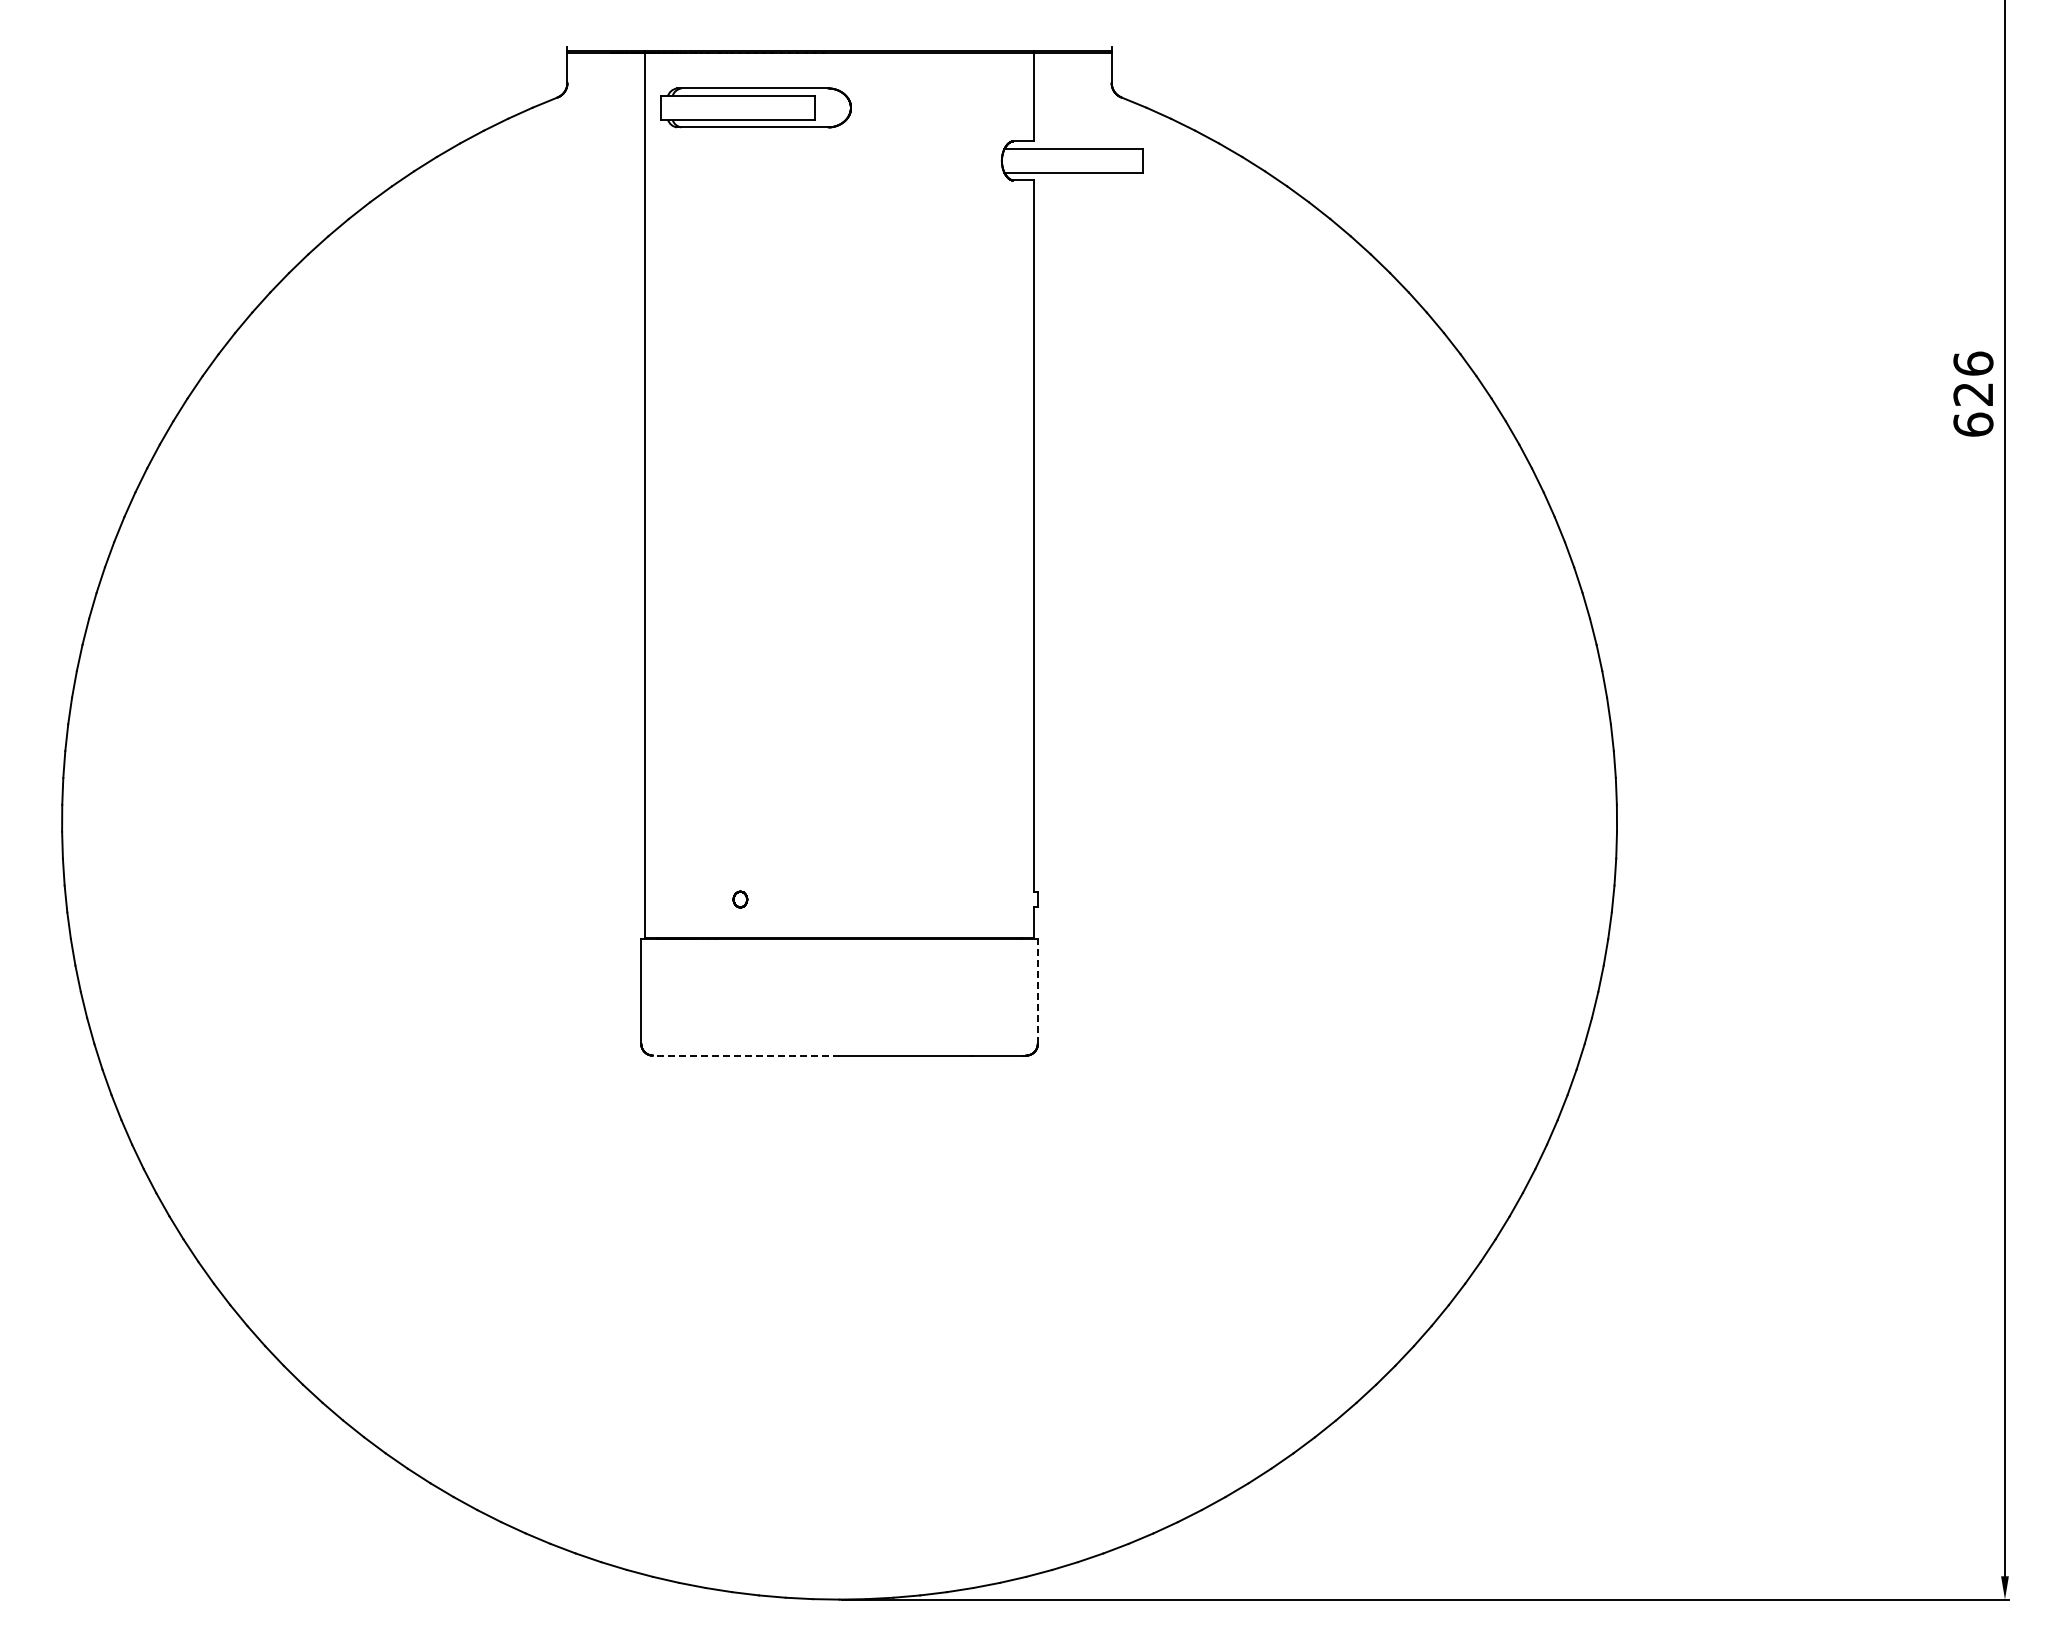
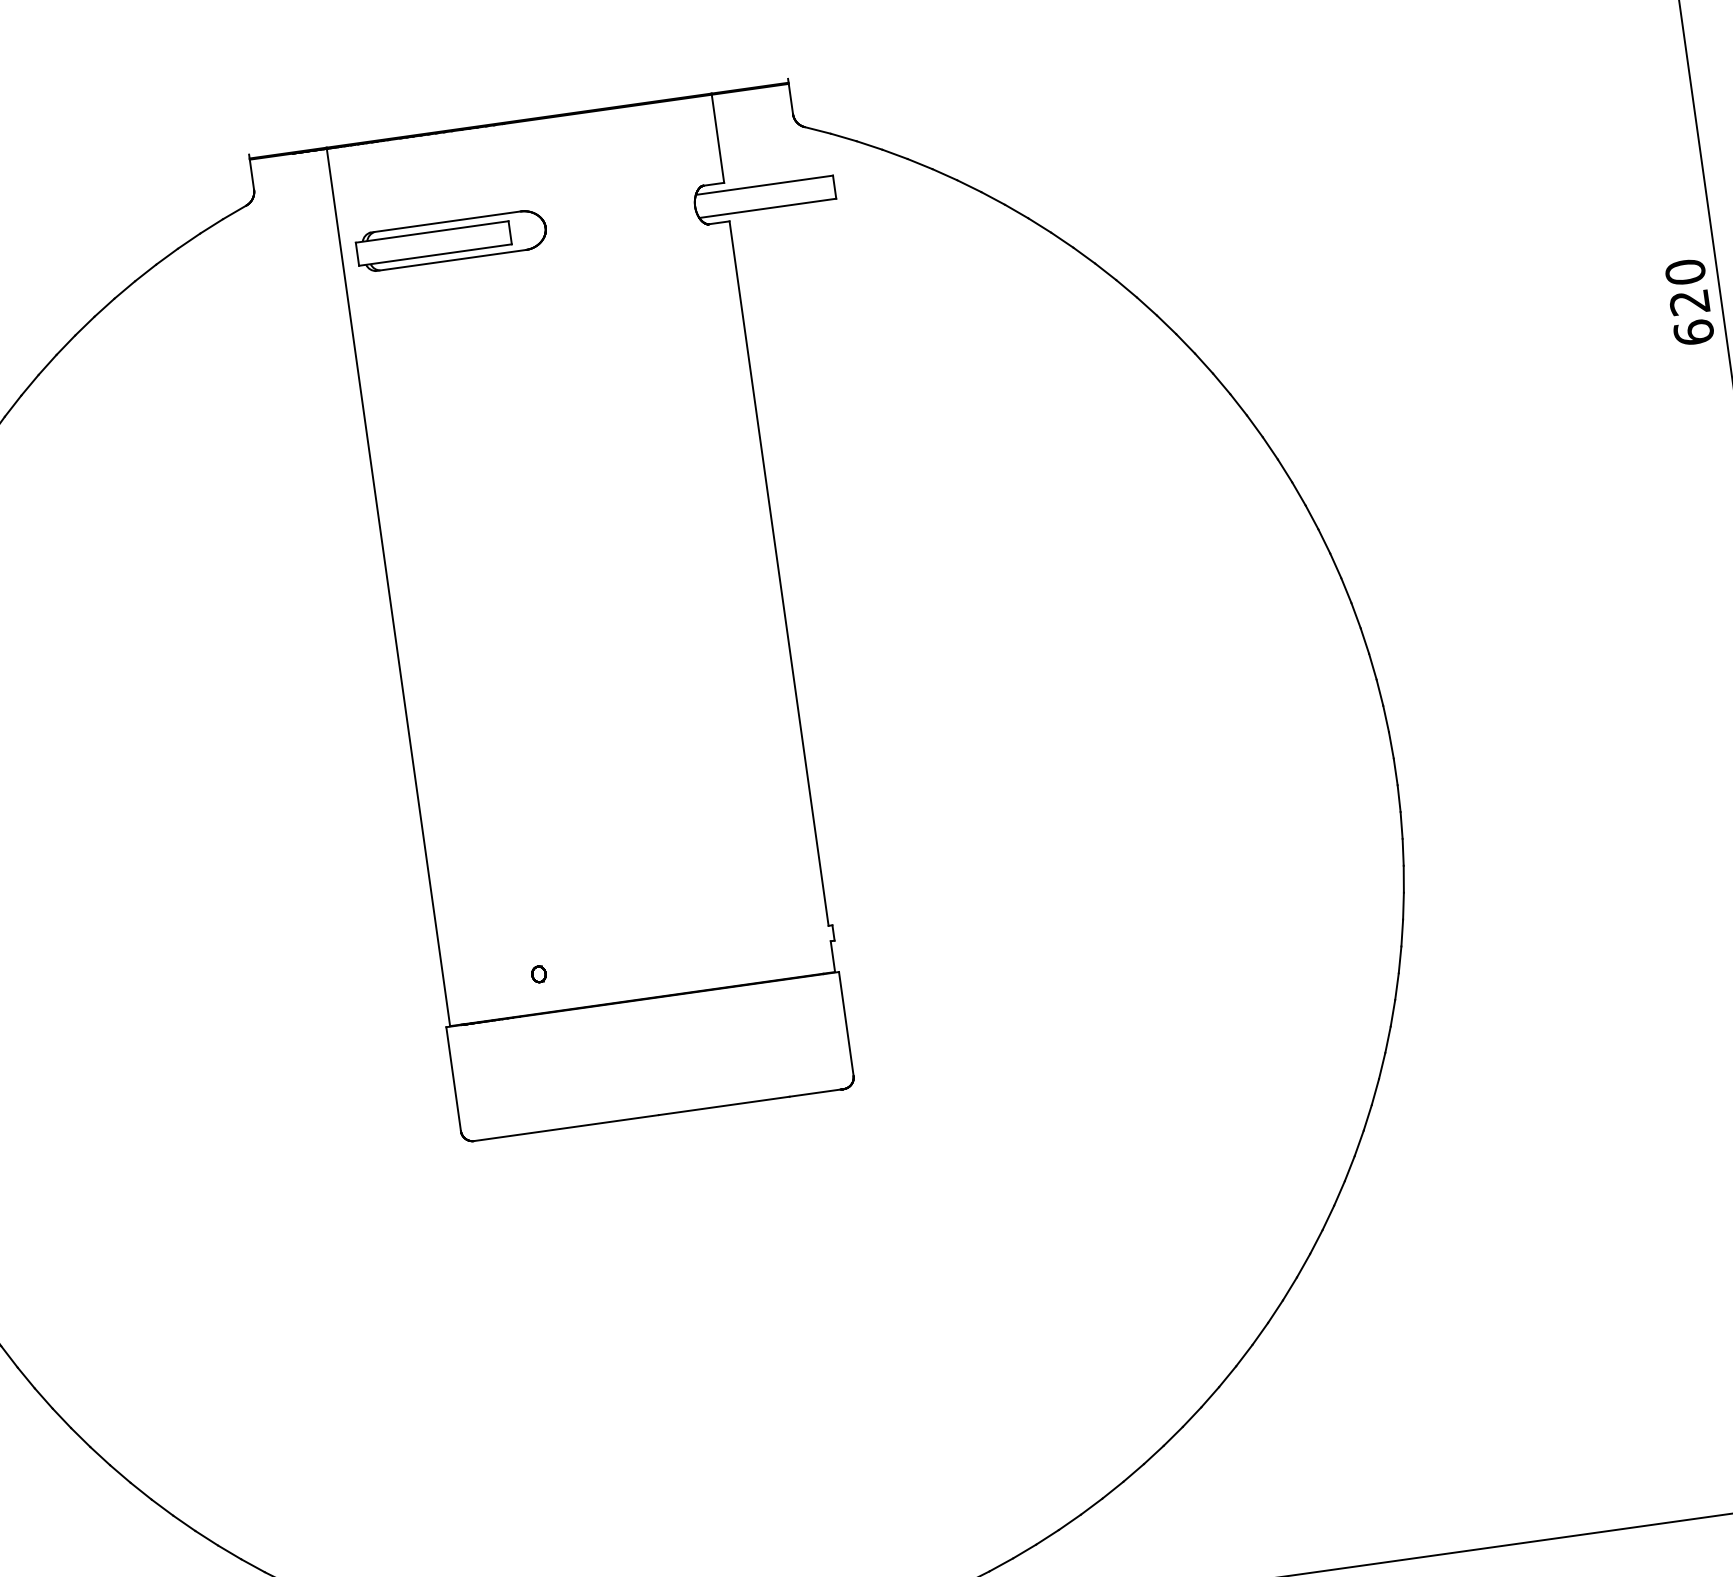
part: (755, 107) -> (451, 240), moved
text: (1973, 363) -> (1685, 271), 626 -> 620
line: (1037, 990) -> (845, 1023), dashed -> solid
line: (745, 1055) -> (565, 1128), dashed -> solid

